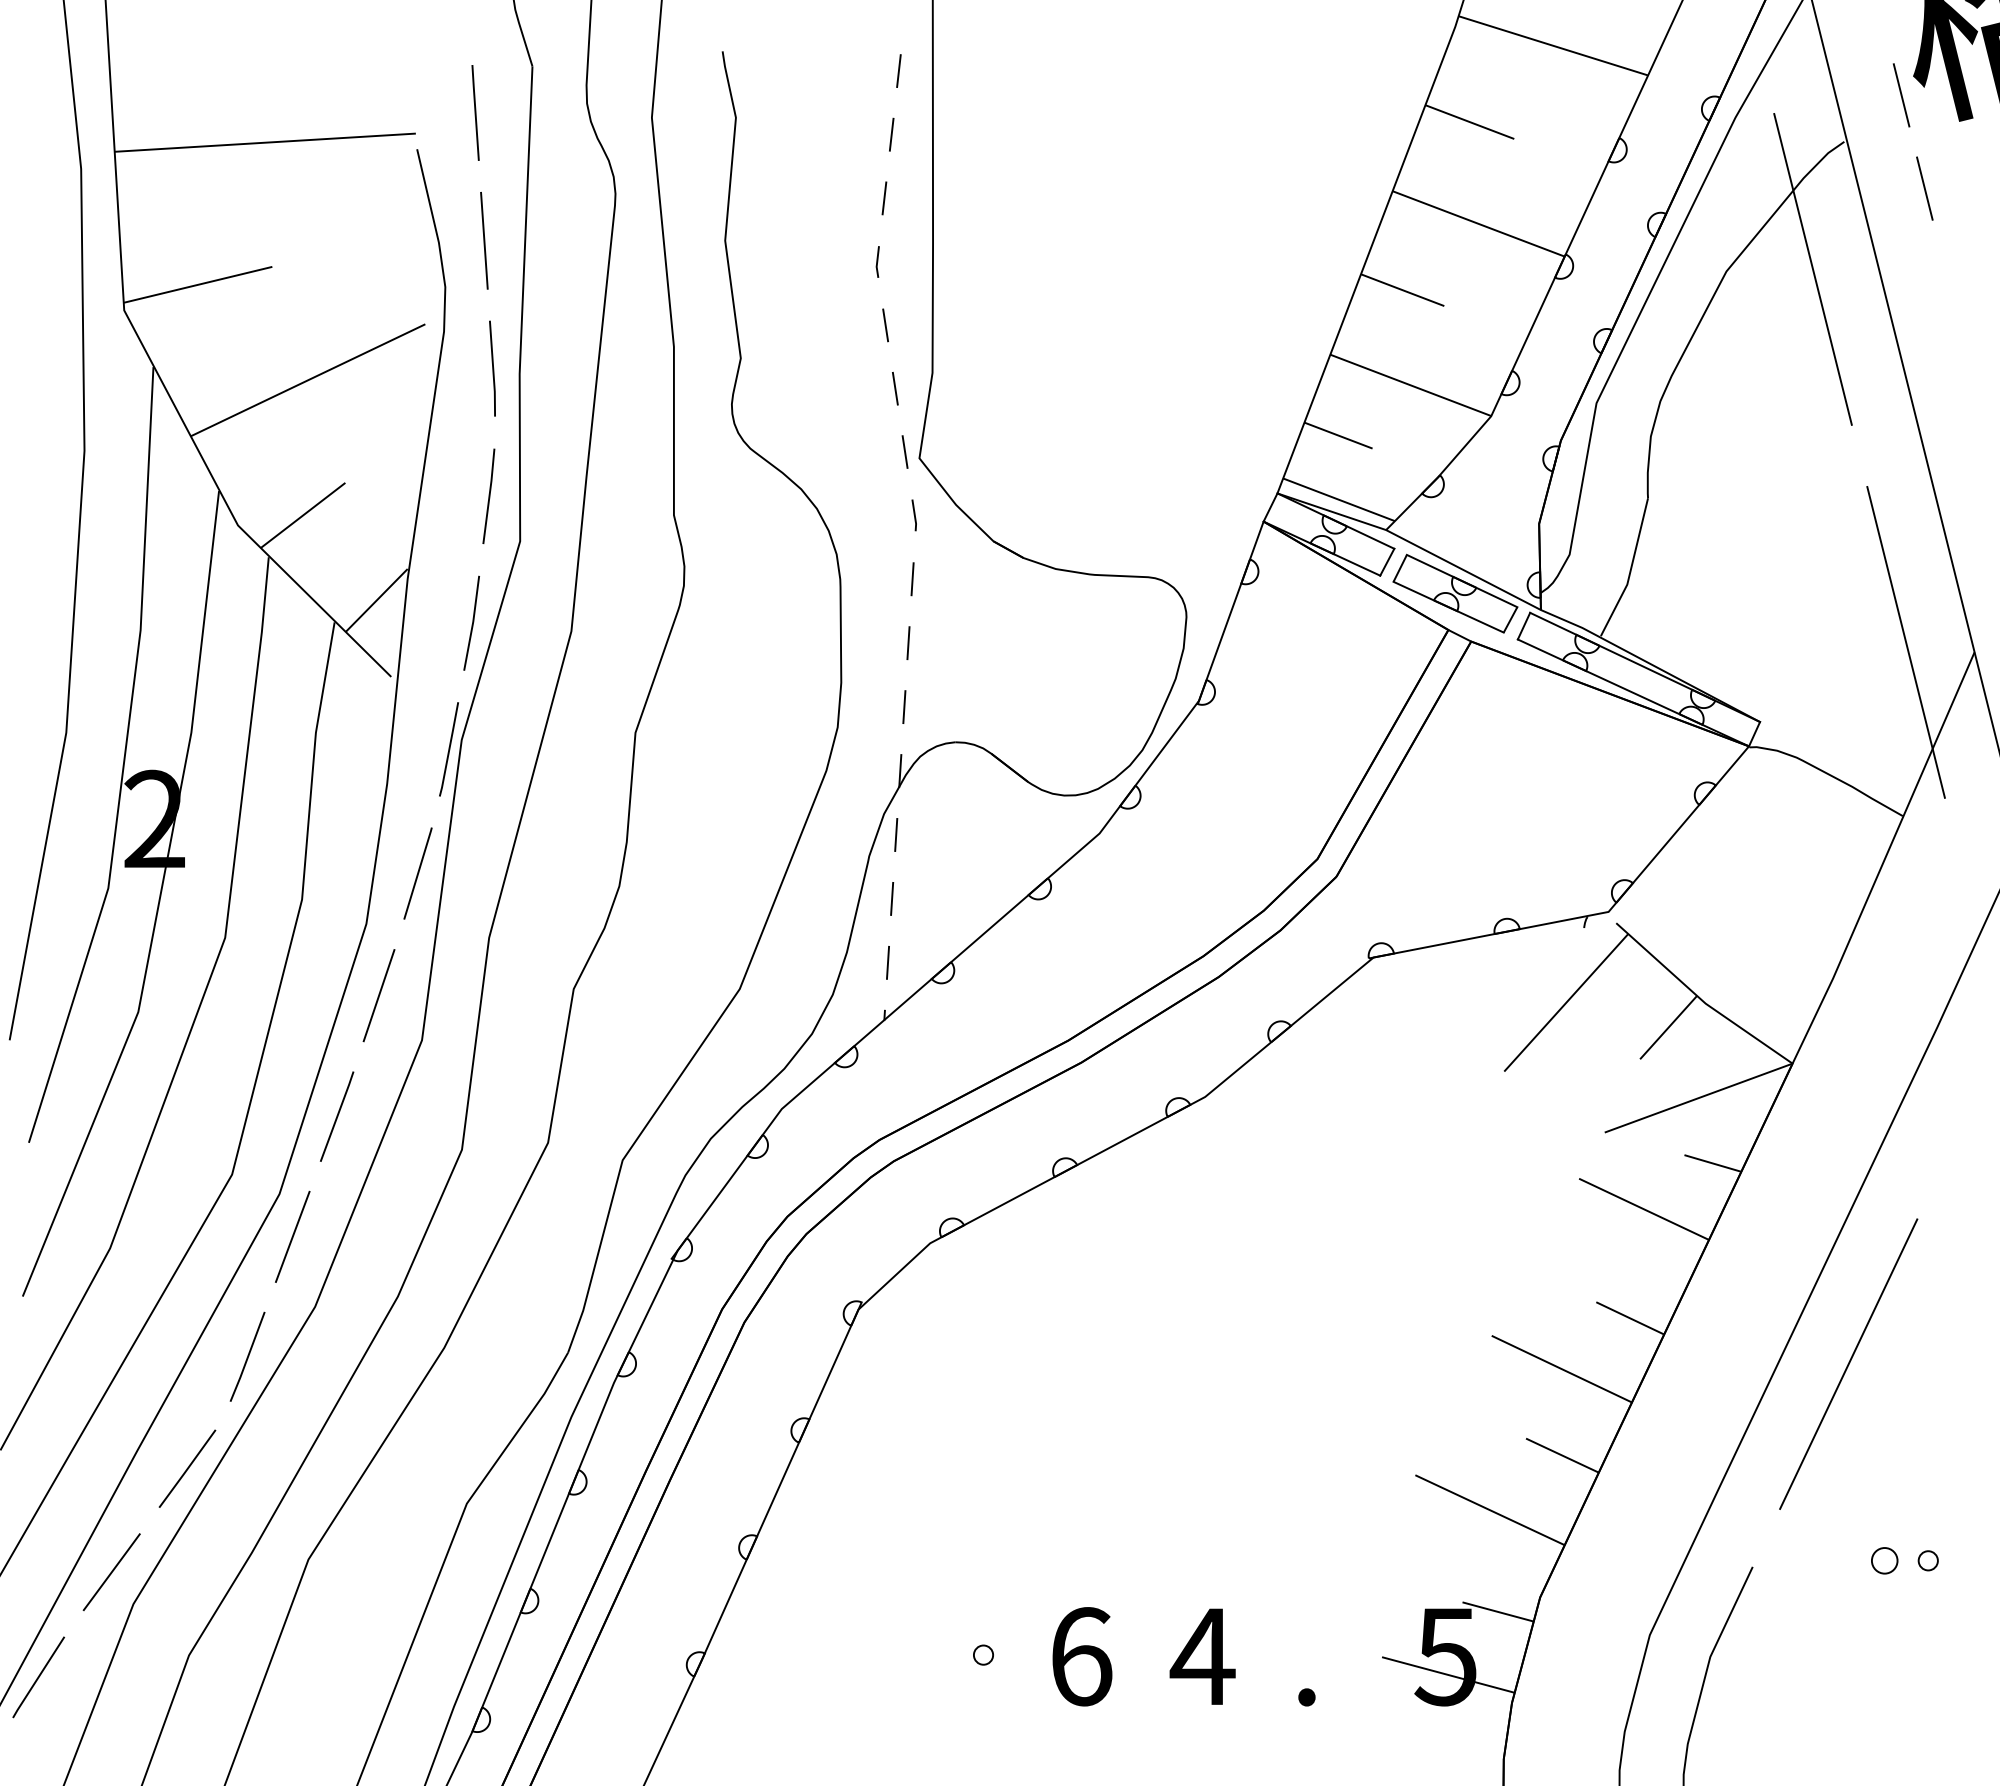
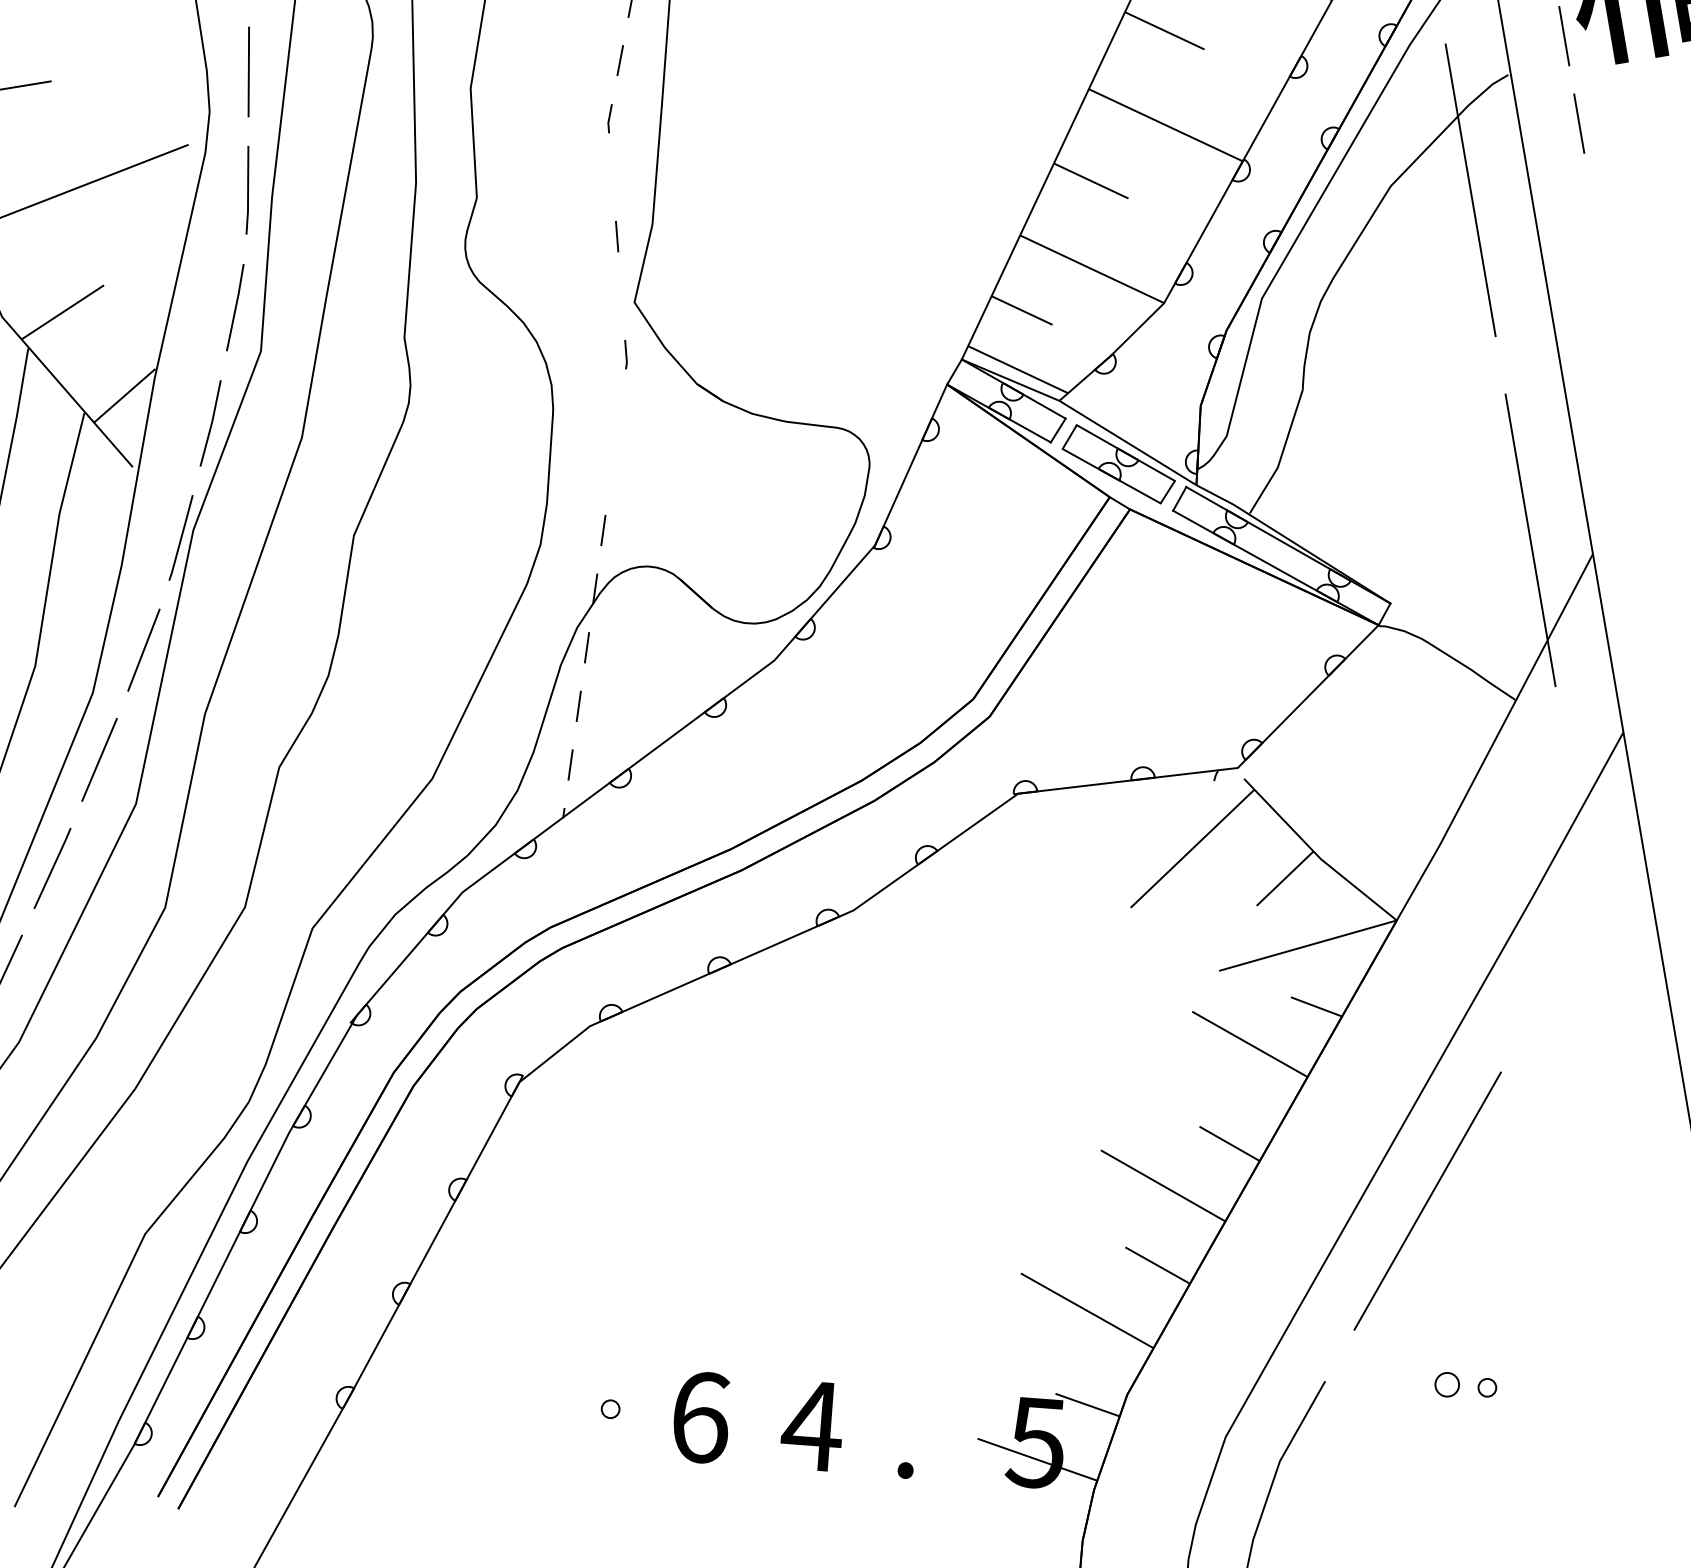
line: (885, 325) -> (612, 177), removed
line: (904, 451) -> (621, 295), removed
line: (912, 579) -> (619, 413), removed
line: (908, 643) -> (611, 472), removed

